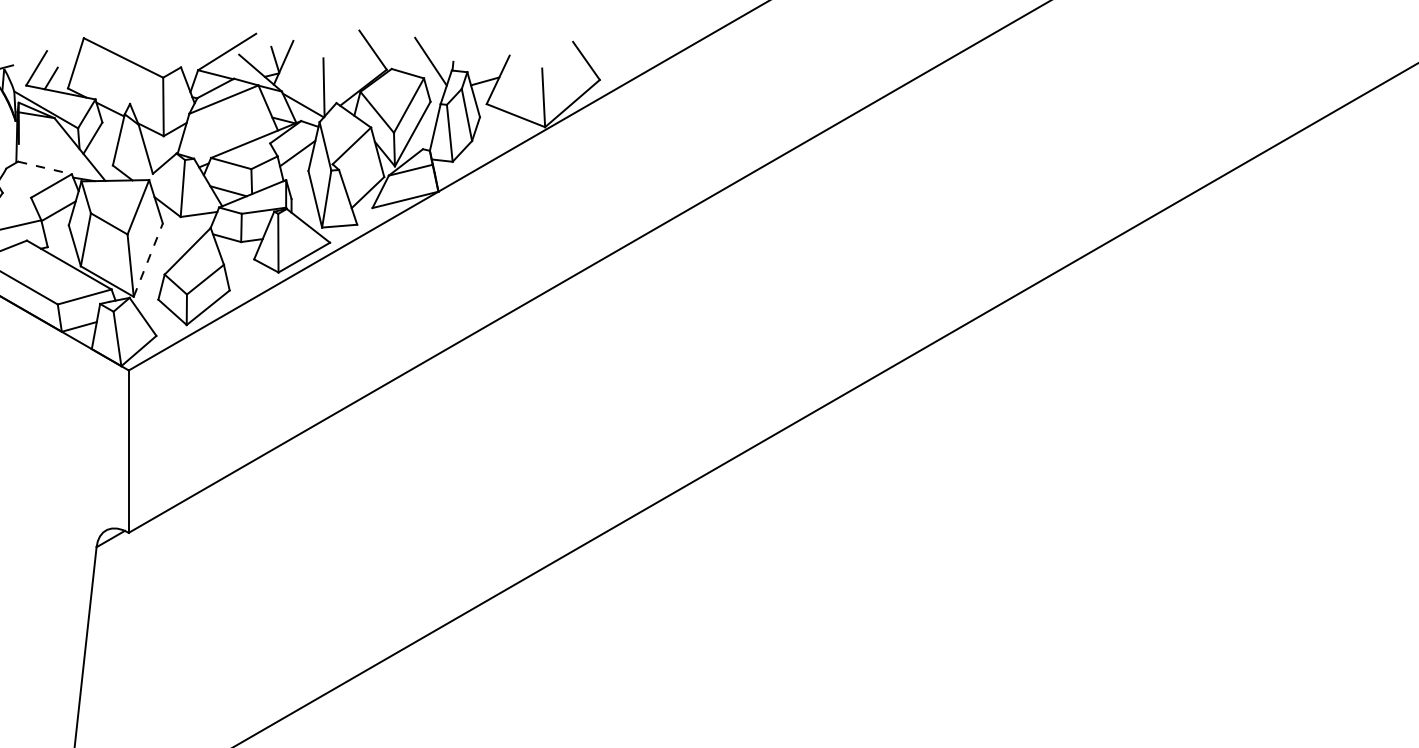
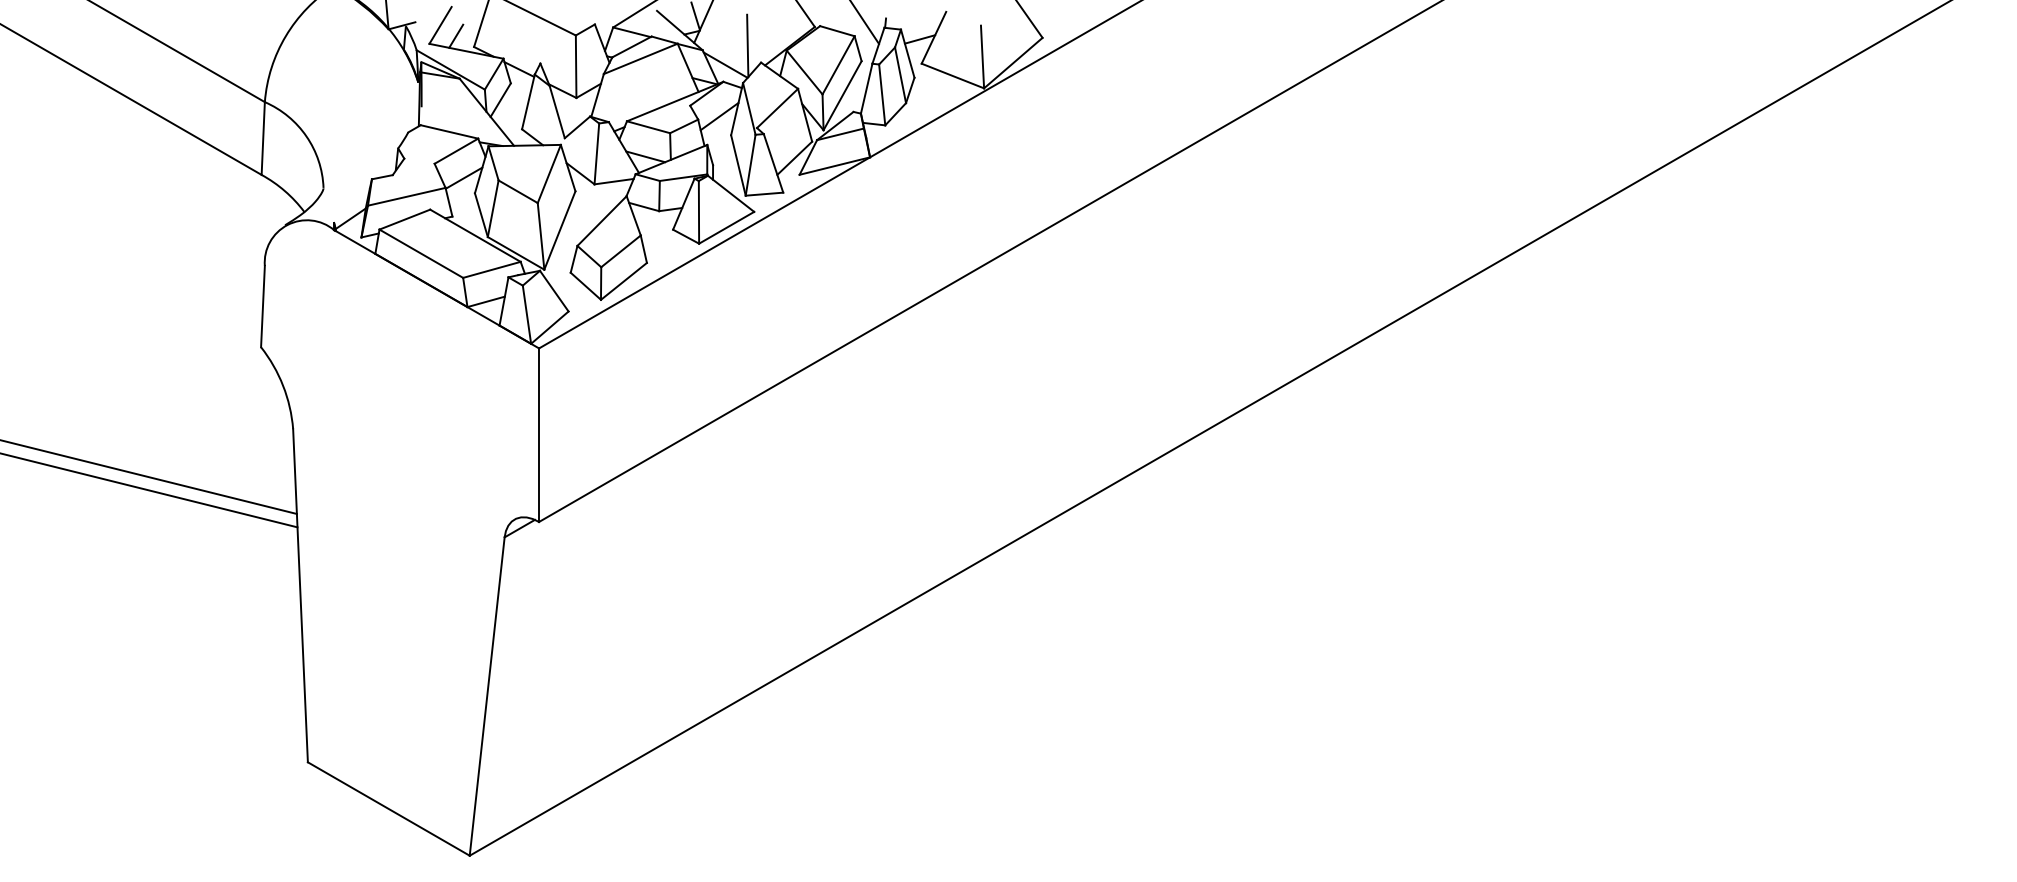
line: (45, 168) -> (449, 132), dashed -> solid
line: (148, 260) -> (560, 230), dashed -> solid

